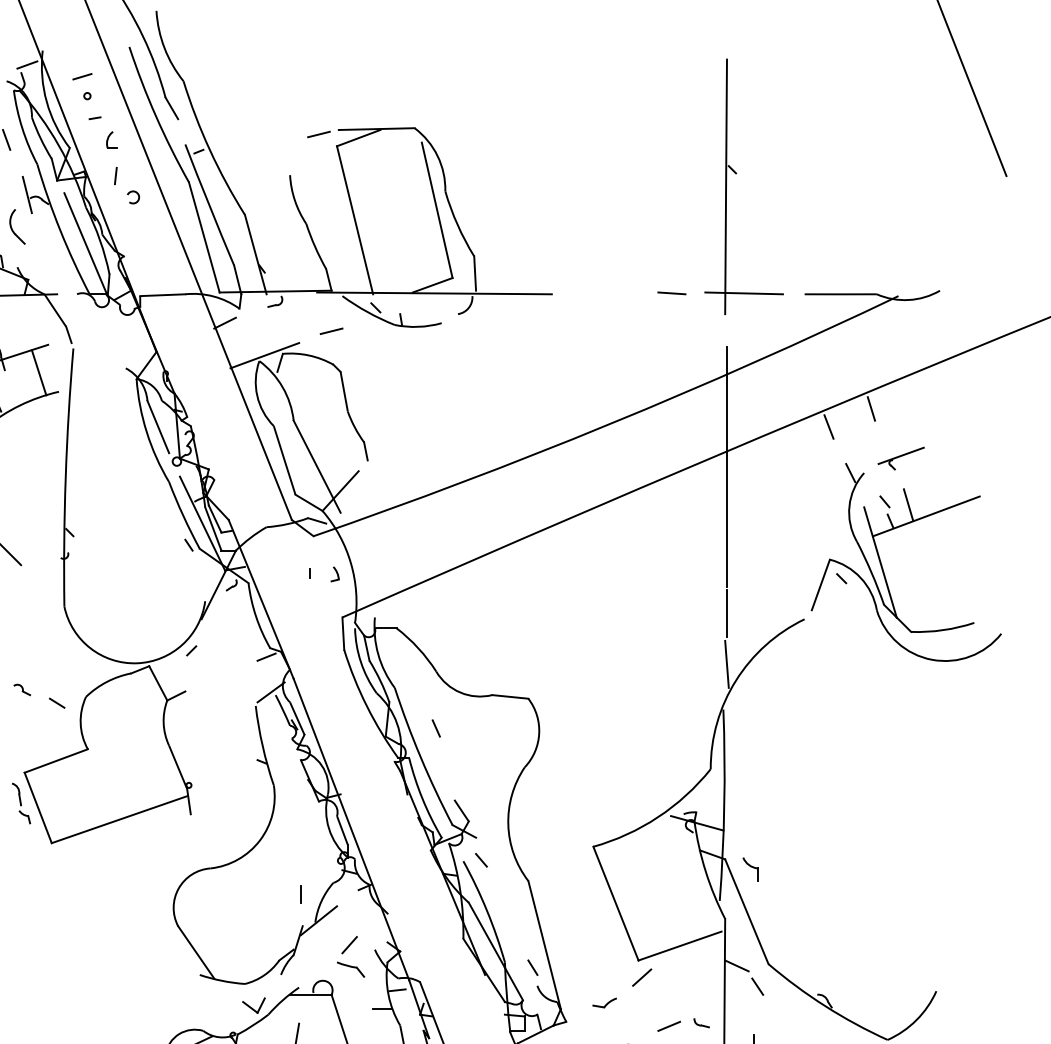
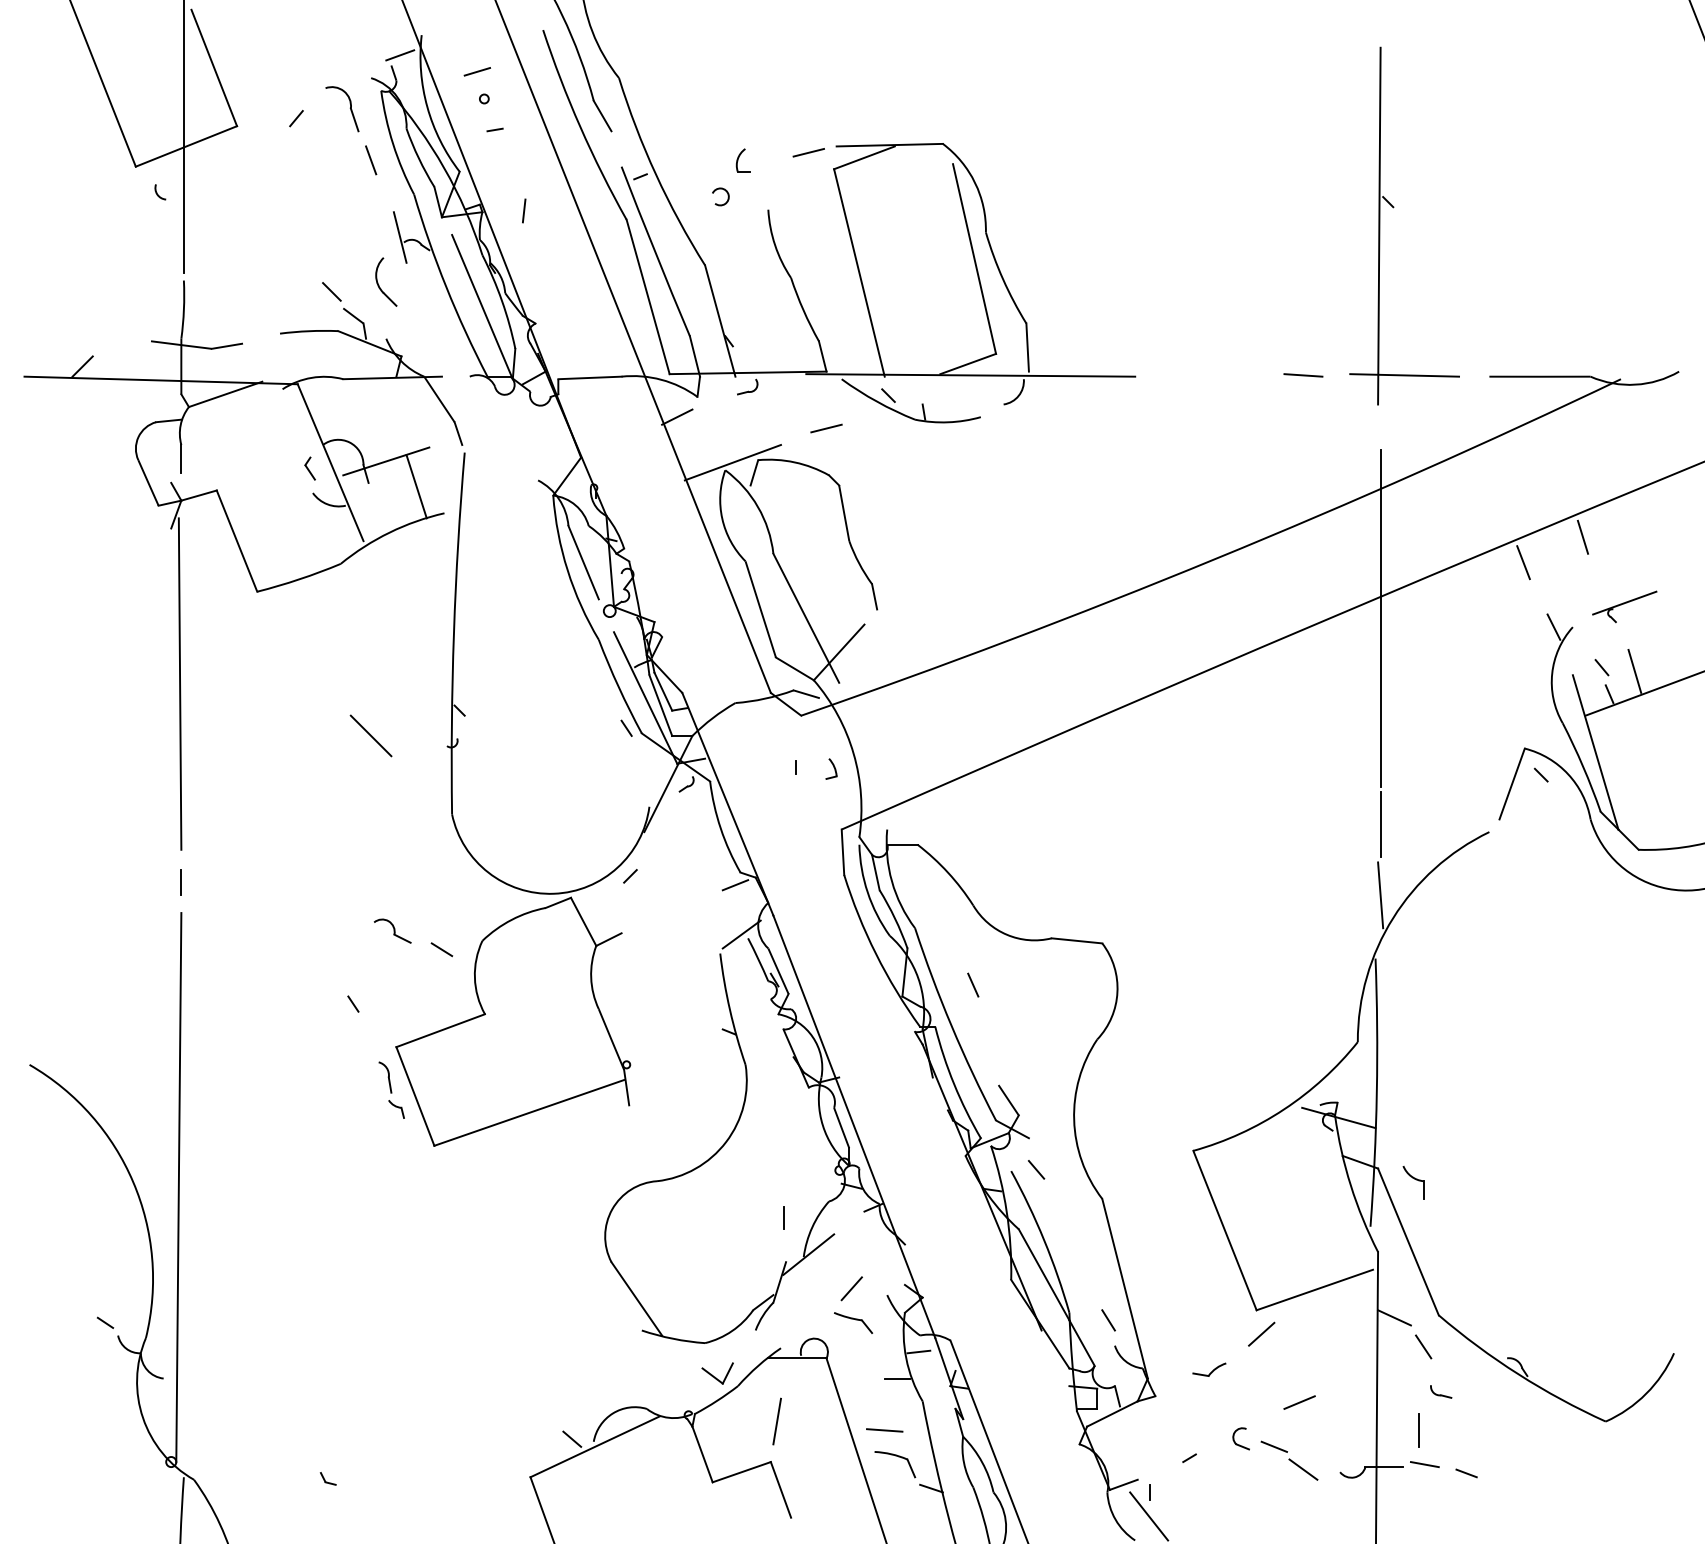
part: (111, 140) -> (742, 160), moved
arc: (135, 192) -> (723, 190), moved
part: (21, 689) -> (392, 930), size x1.6
part: (701, 1022) -> (1441, 1391), moved

